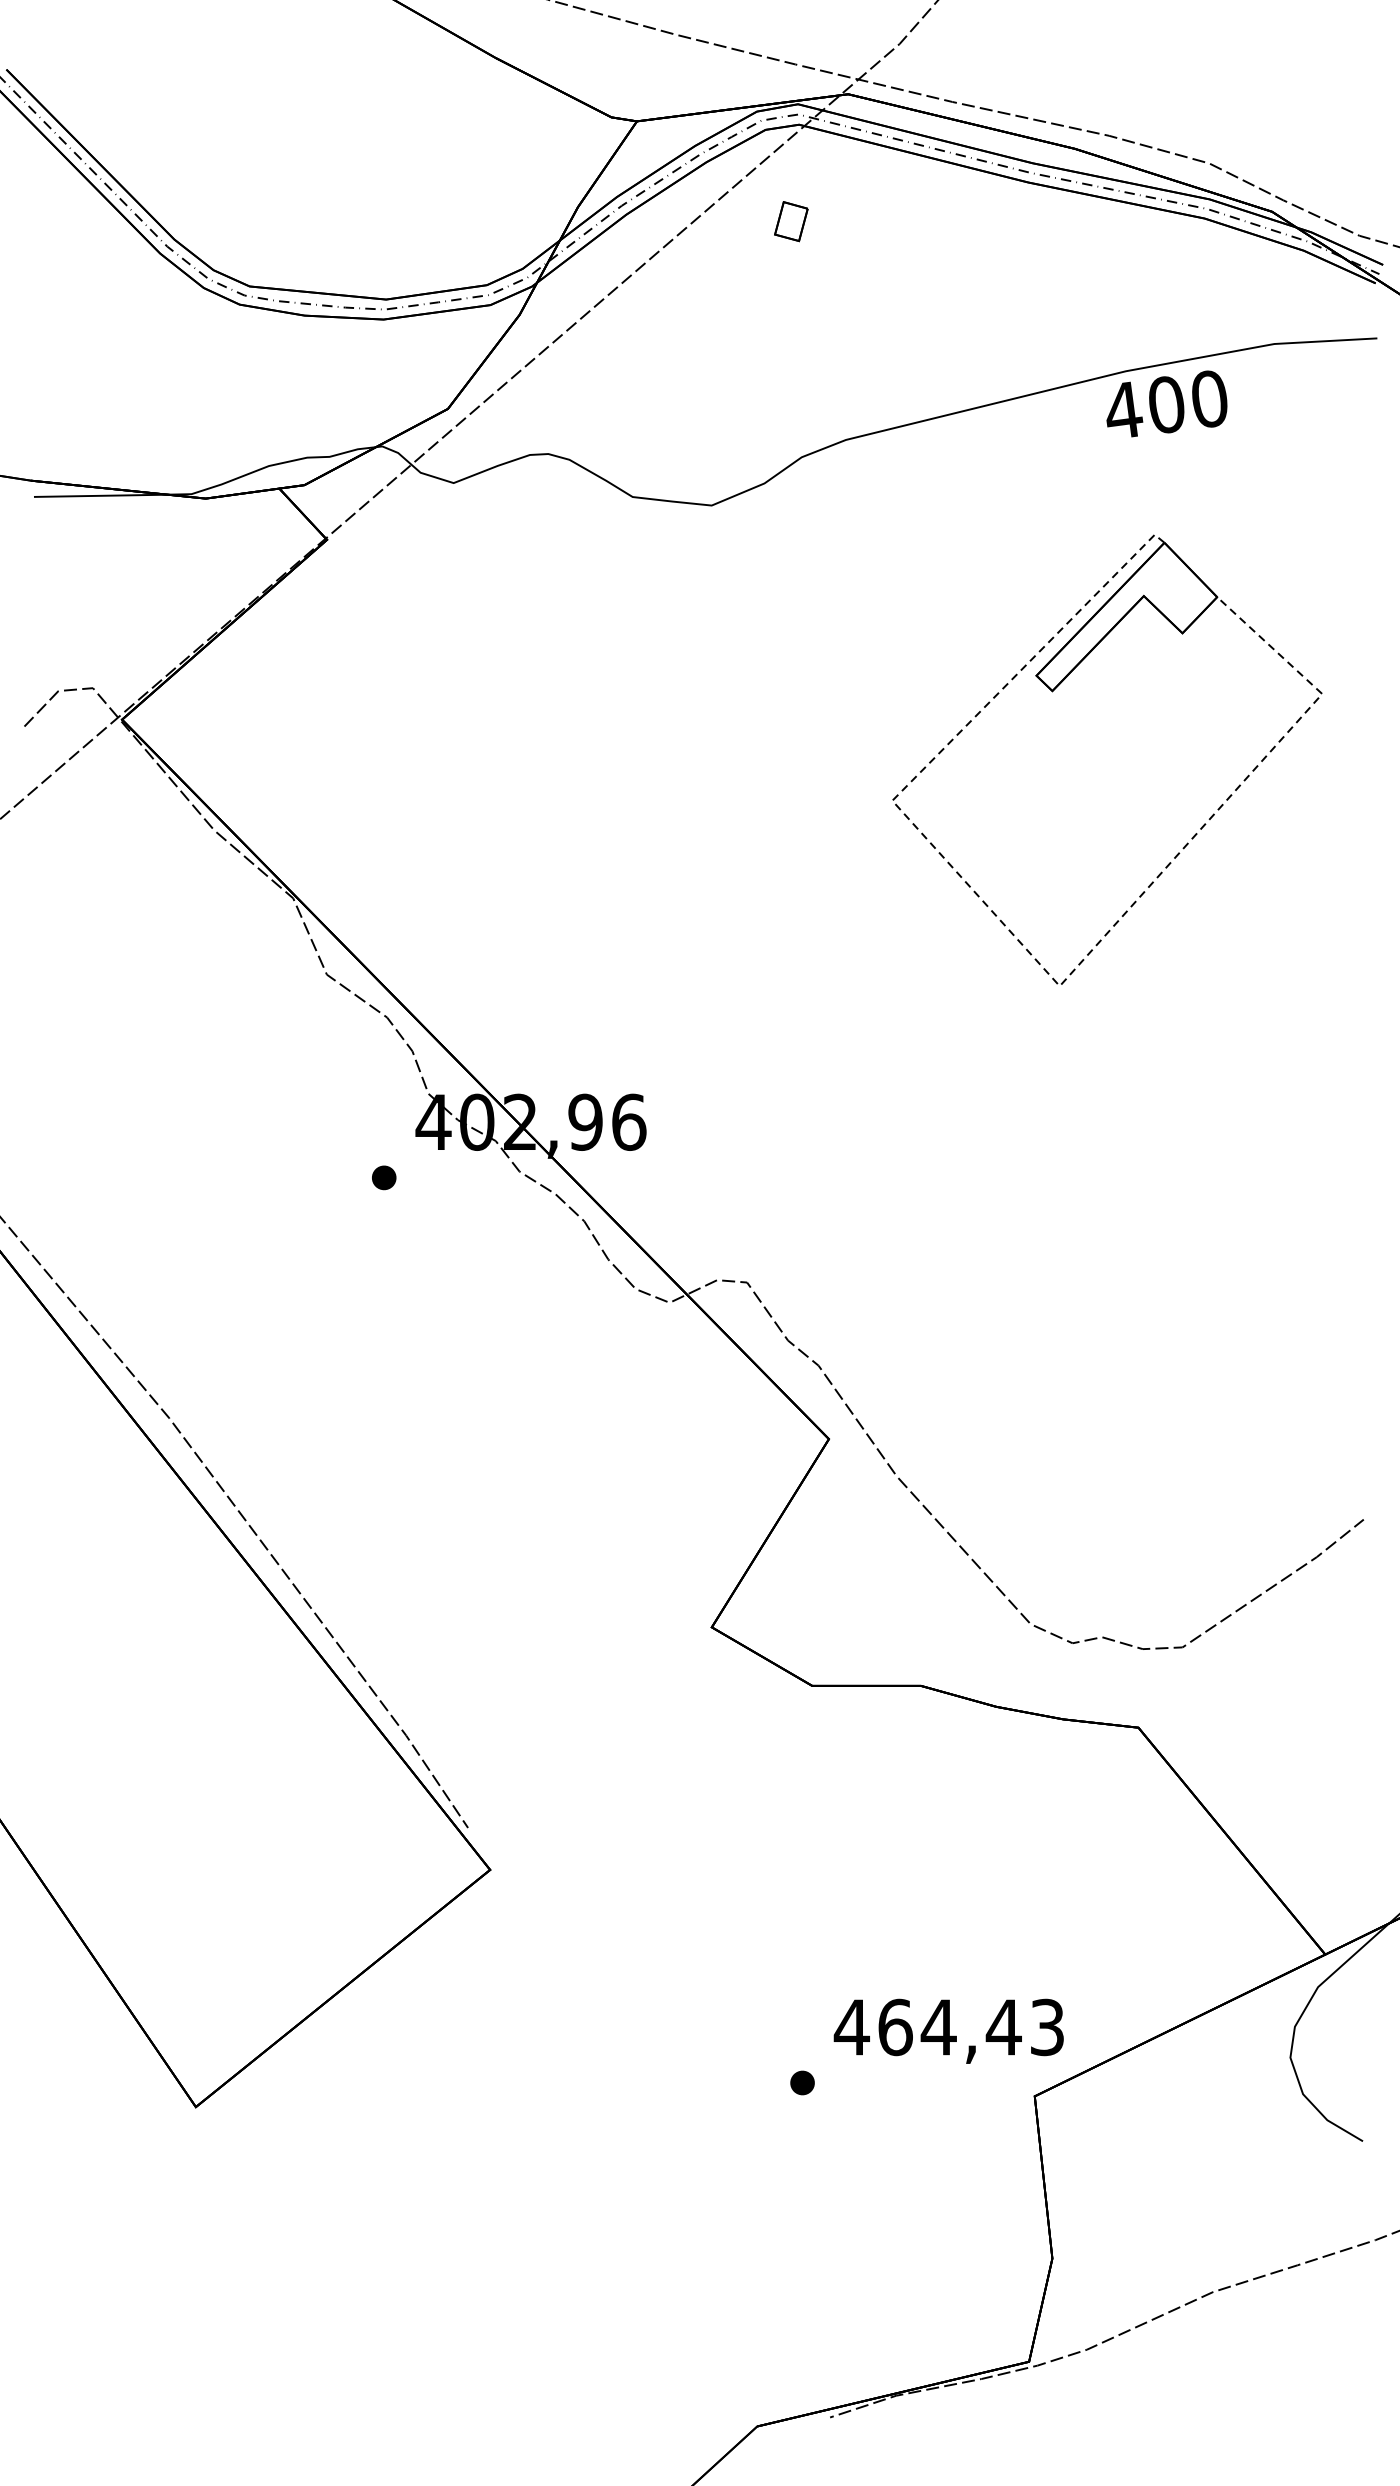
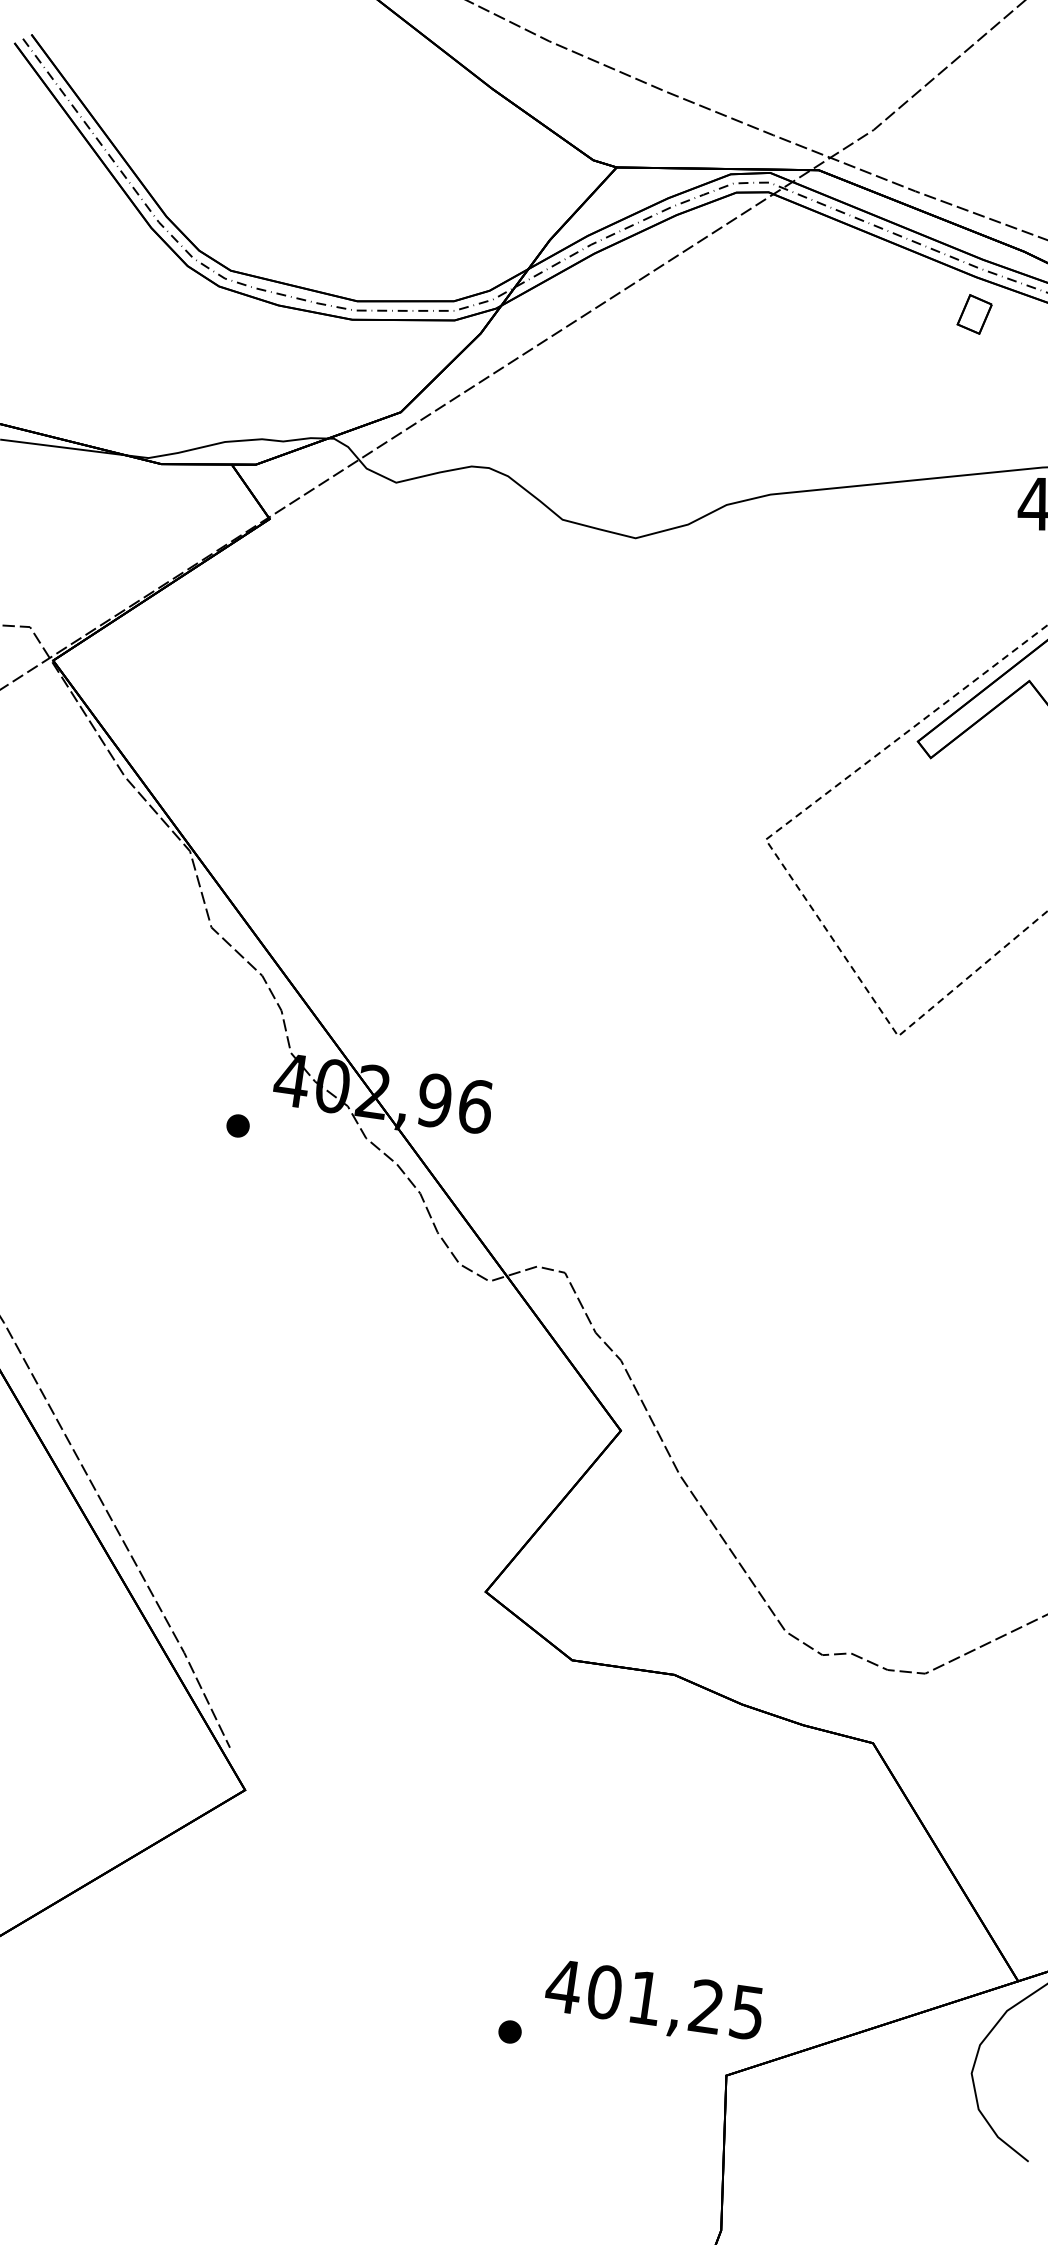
part: (791, 221) -> (974, 314), moved
text: (970, 2026) -> (675, 2001), 464,43 -> 401,25

